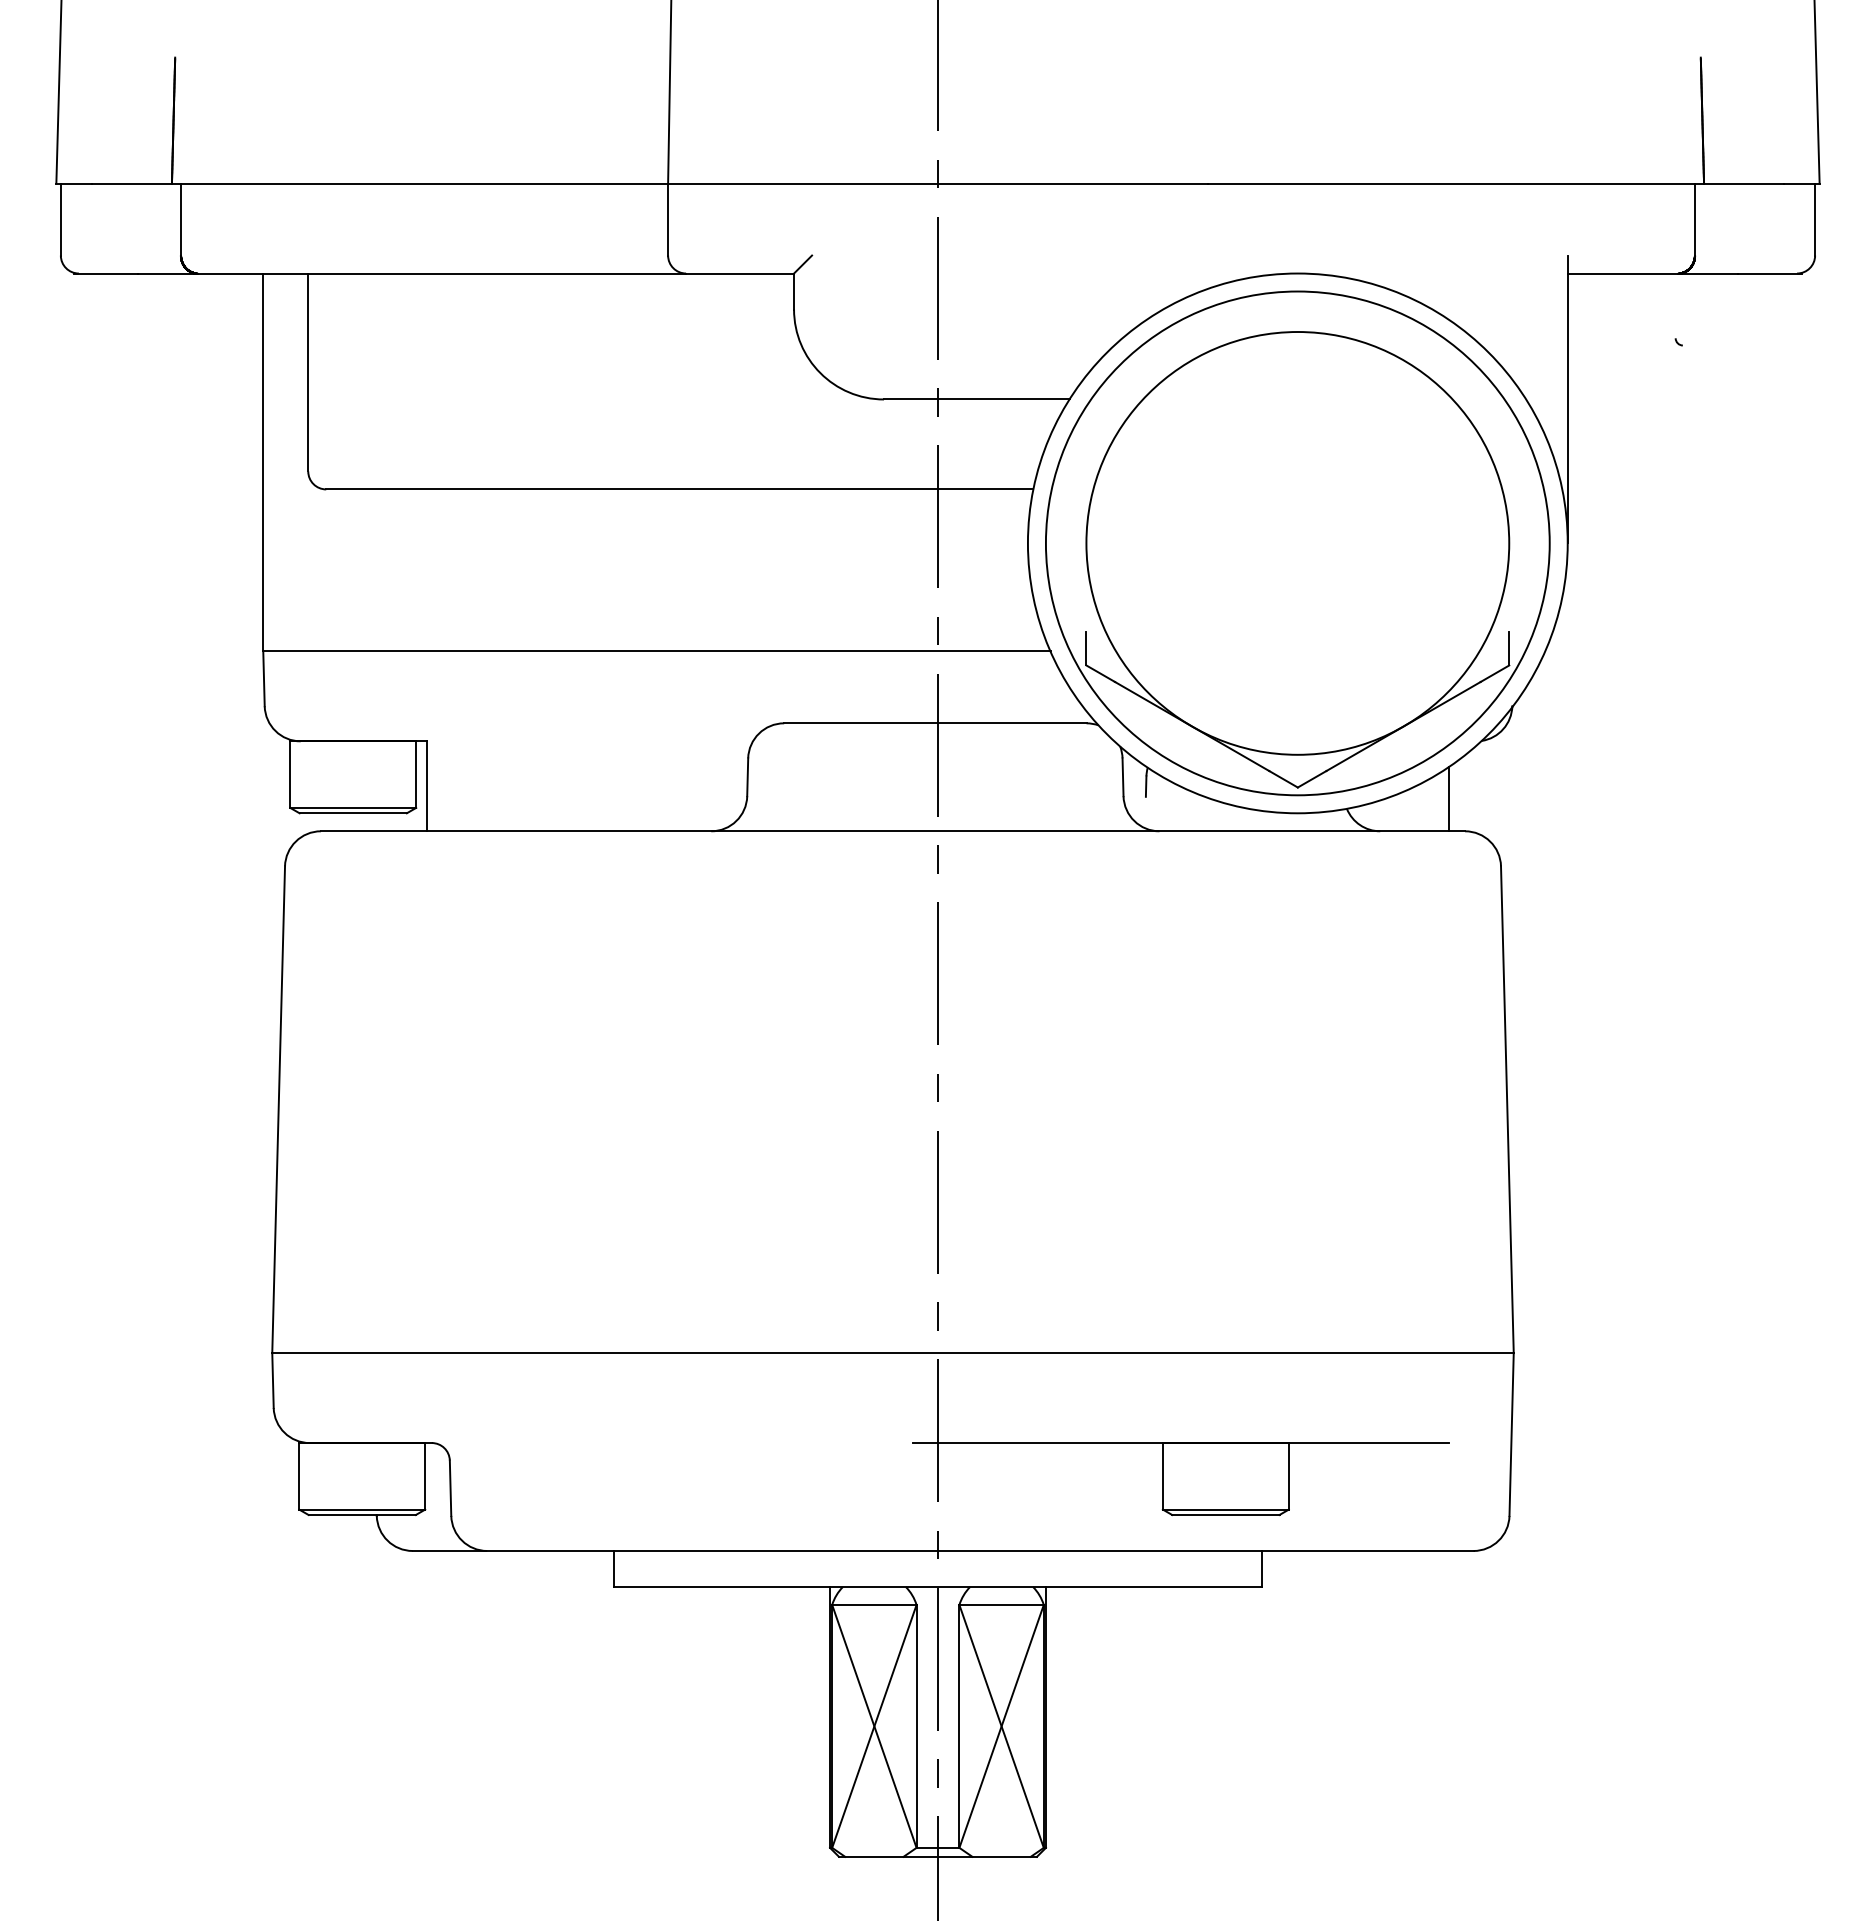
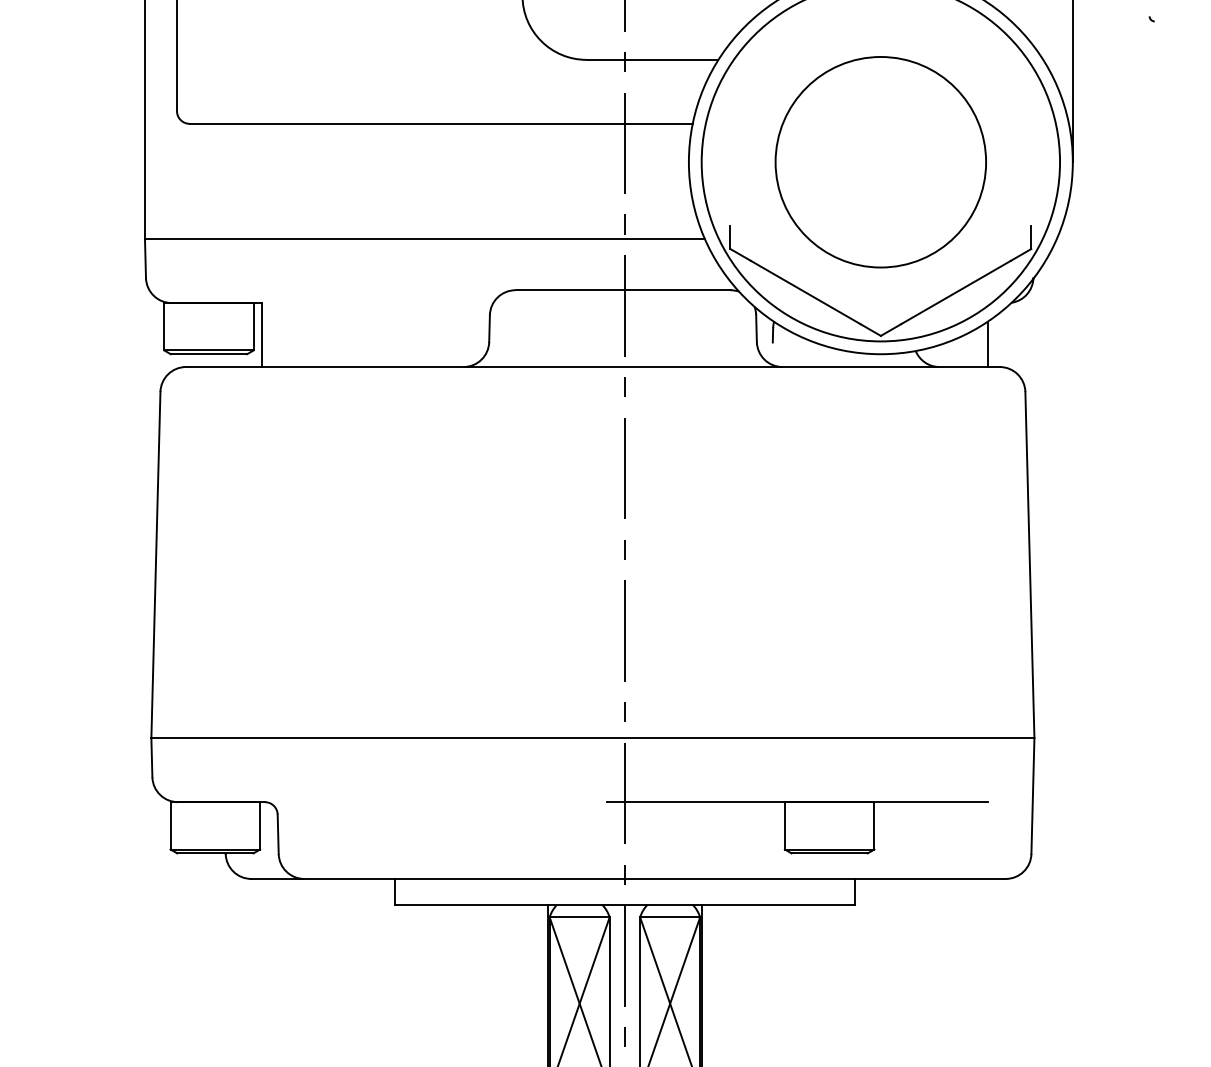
circle: (1297, 543) -> (880, 162), size x0.7

